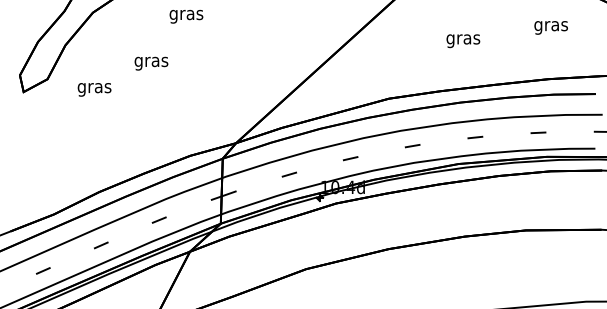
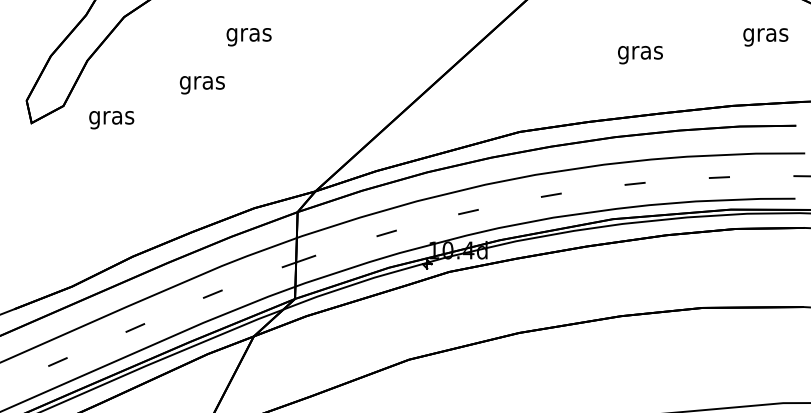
text: (186, 16) -> (249, 36), moved
text: (550, 27) -> (764, 36), moved
text: (463, 41) -> (640, 55), moved
text: (94, 89) -> (111, 119), moved

